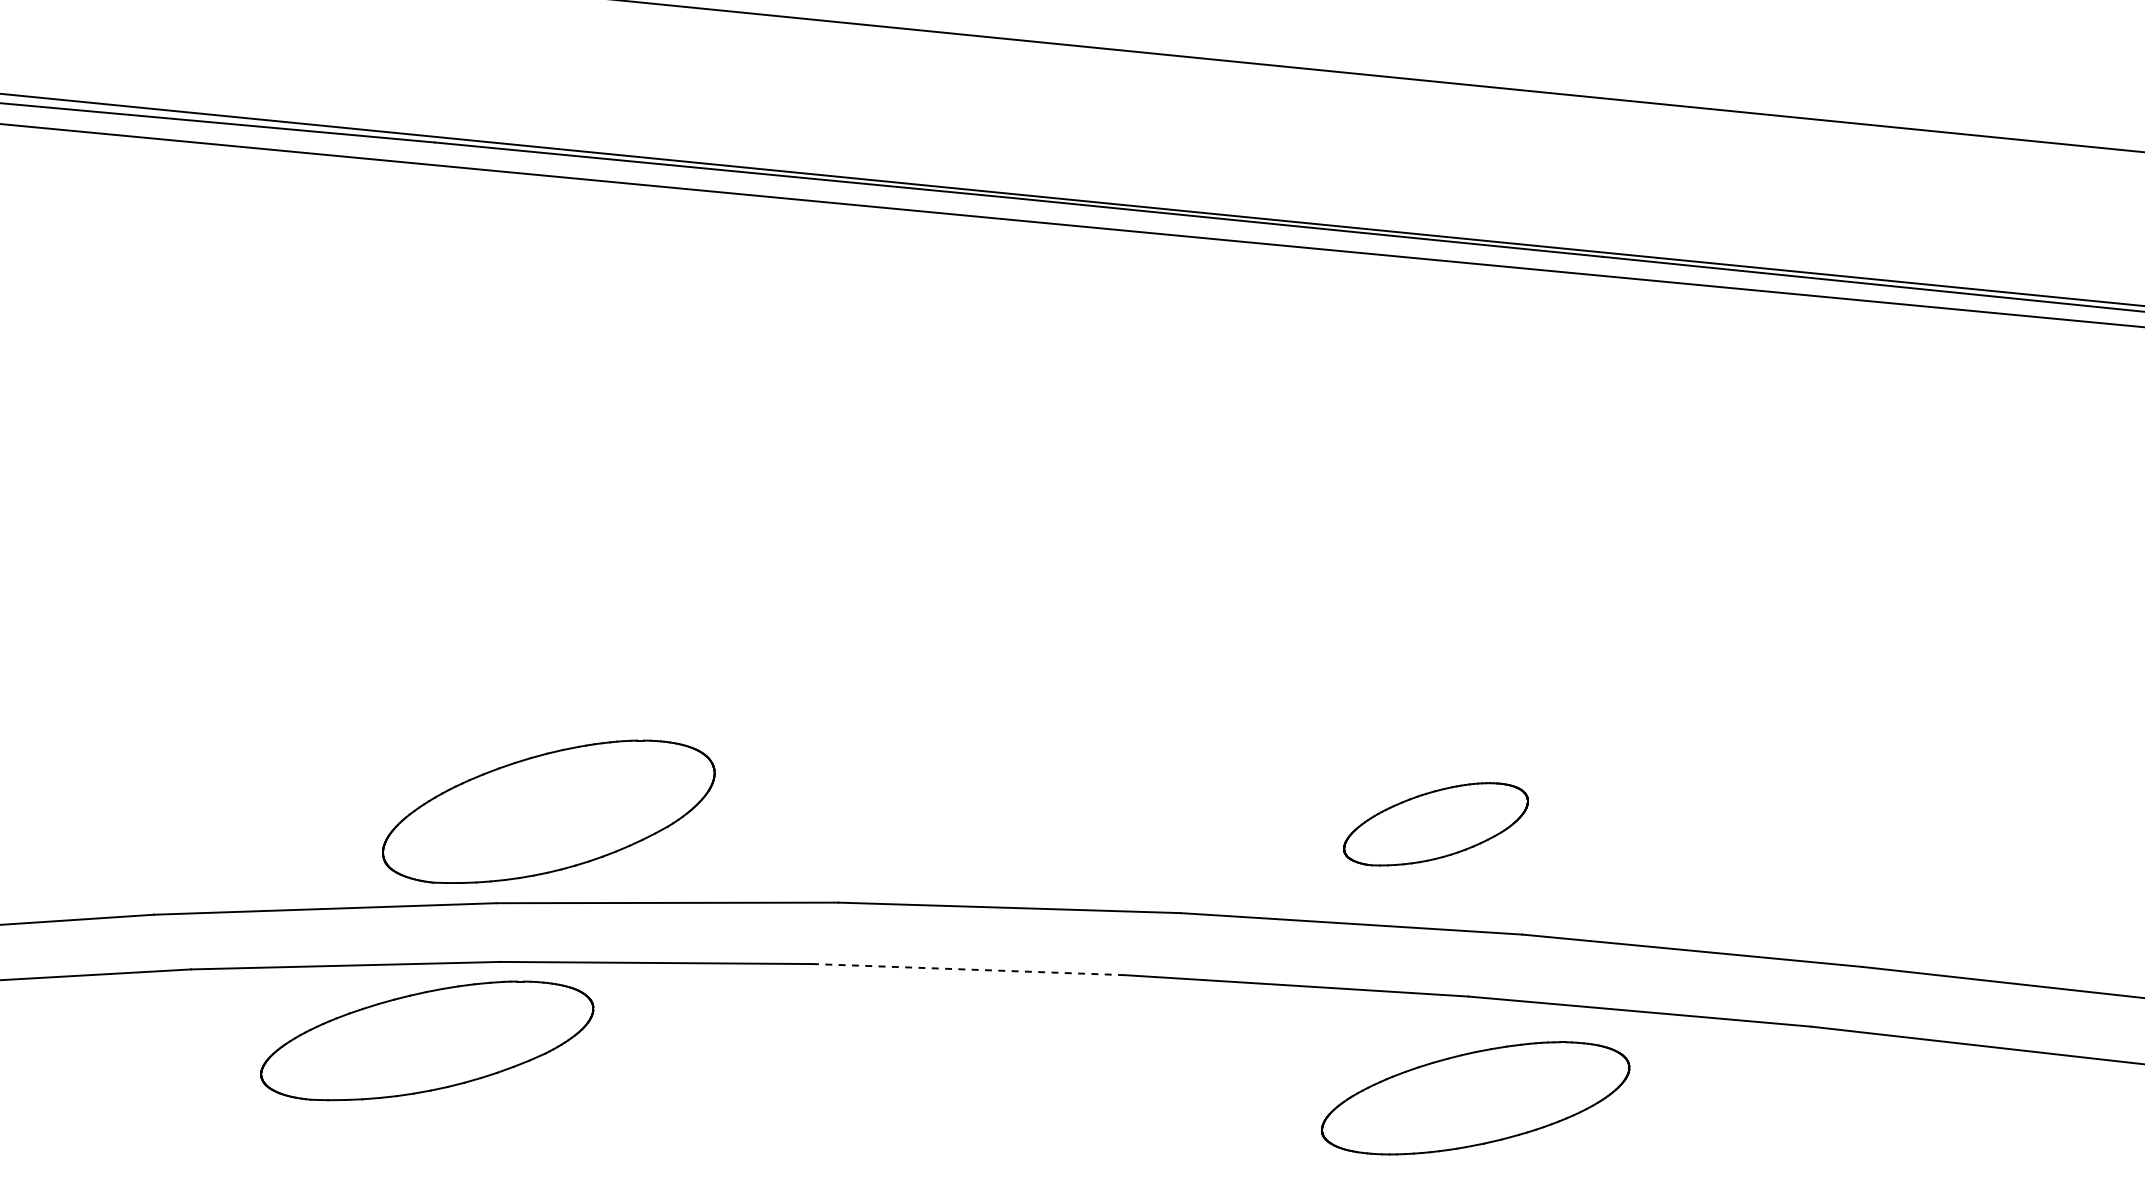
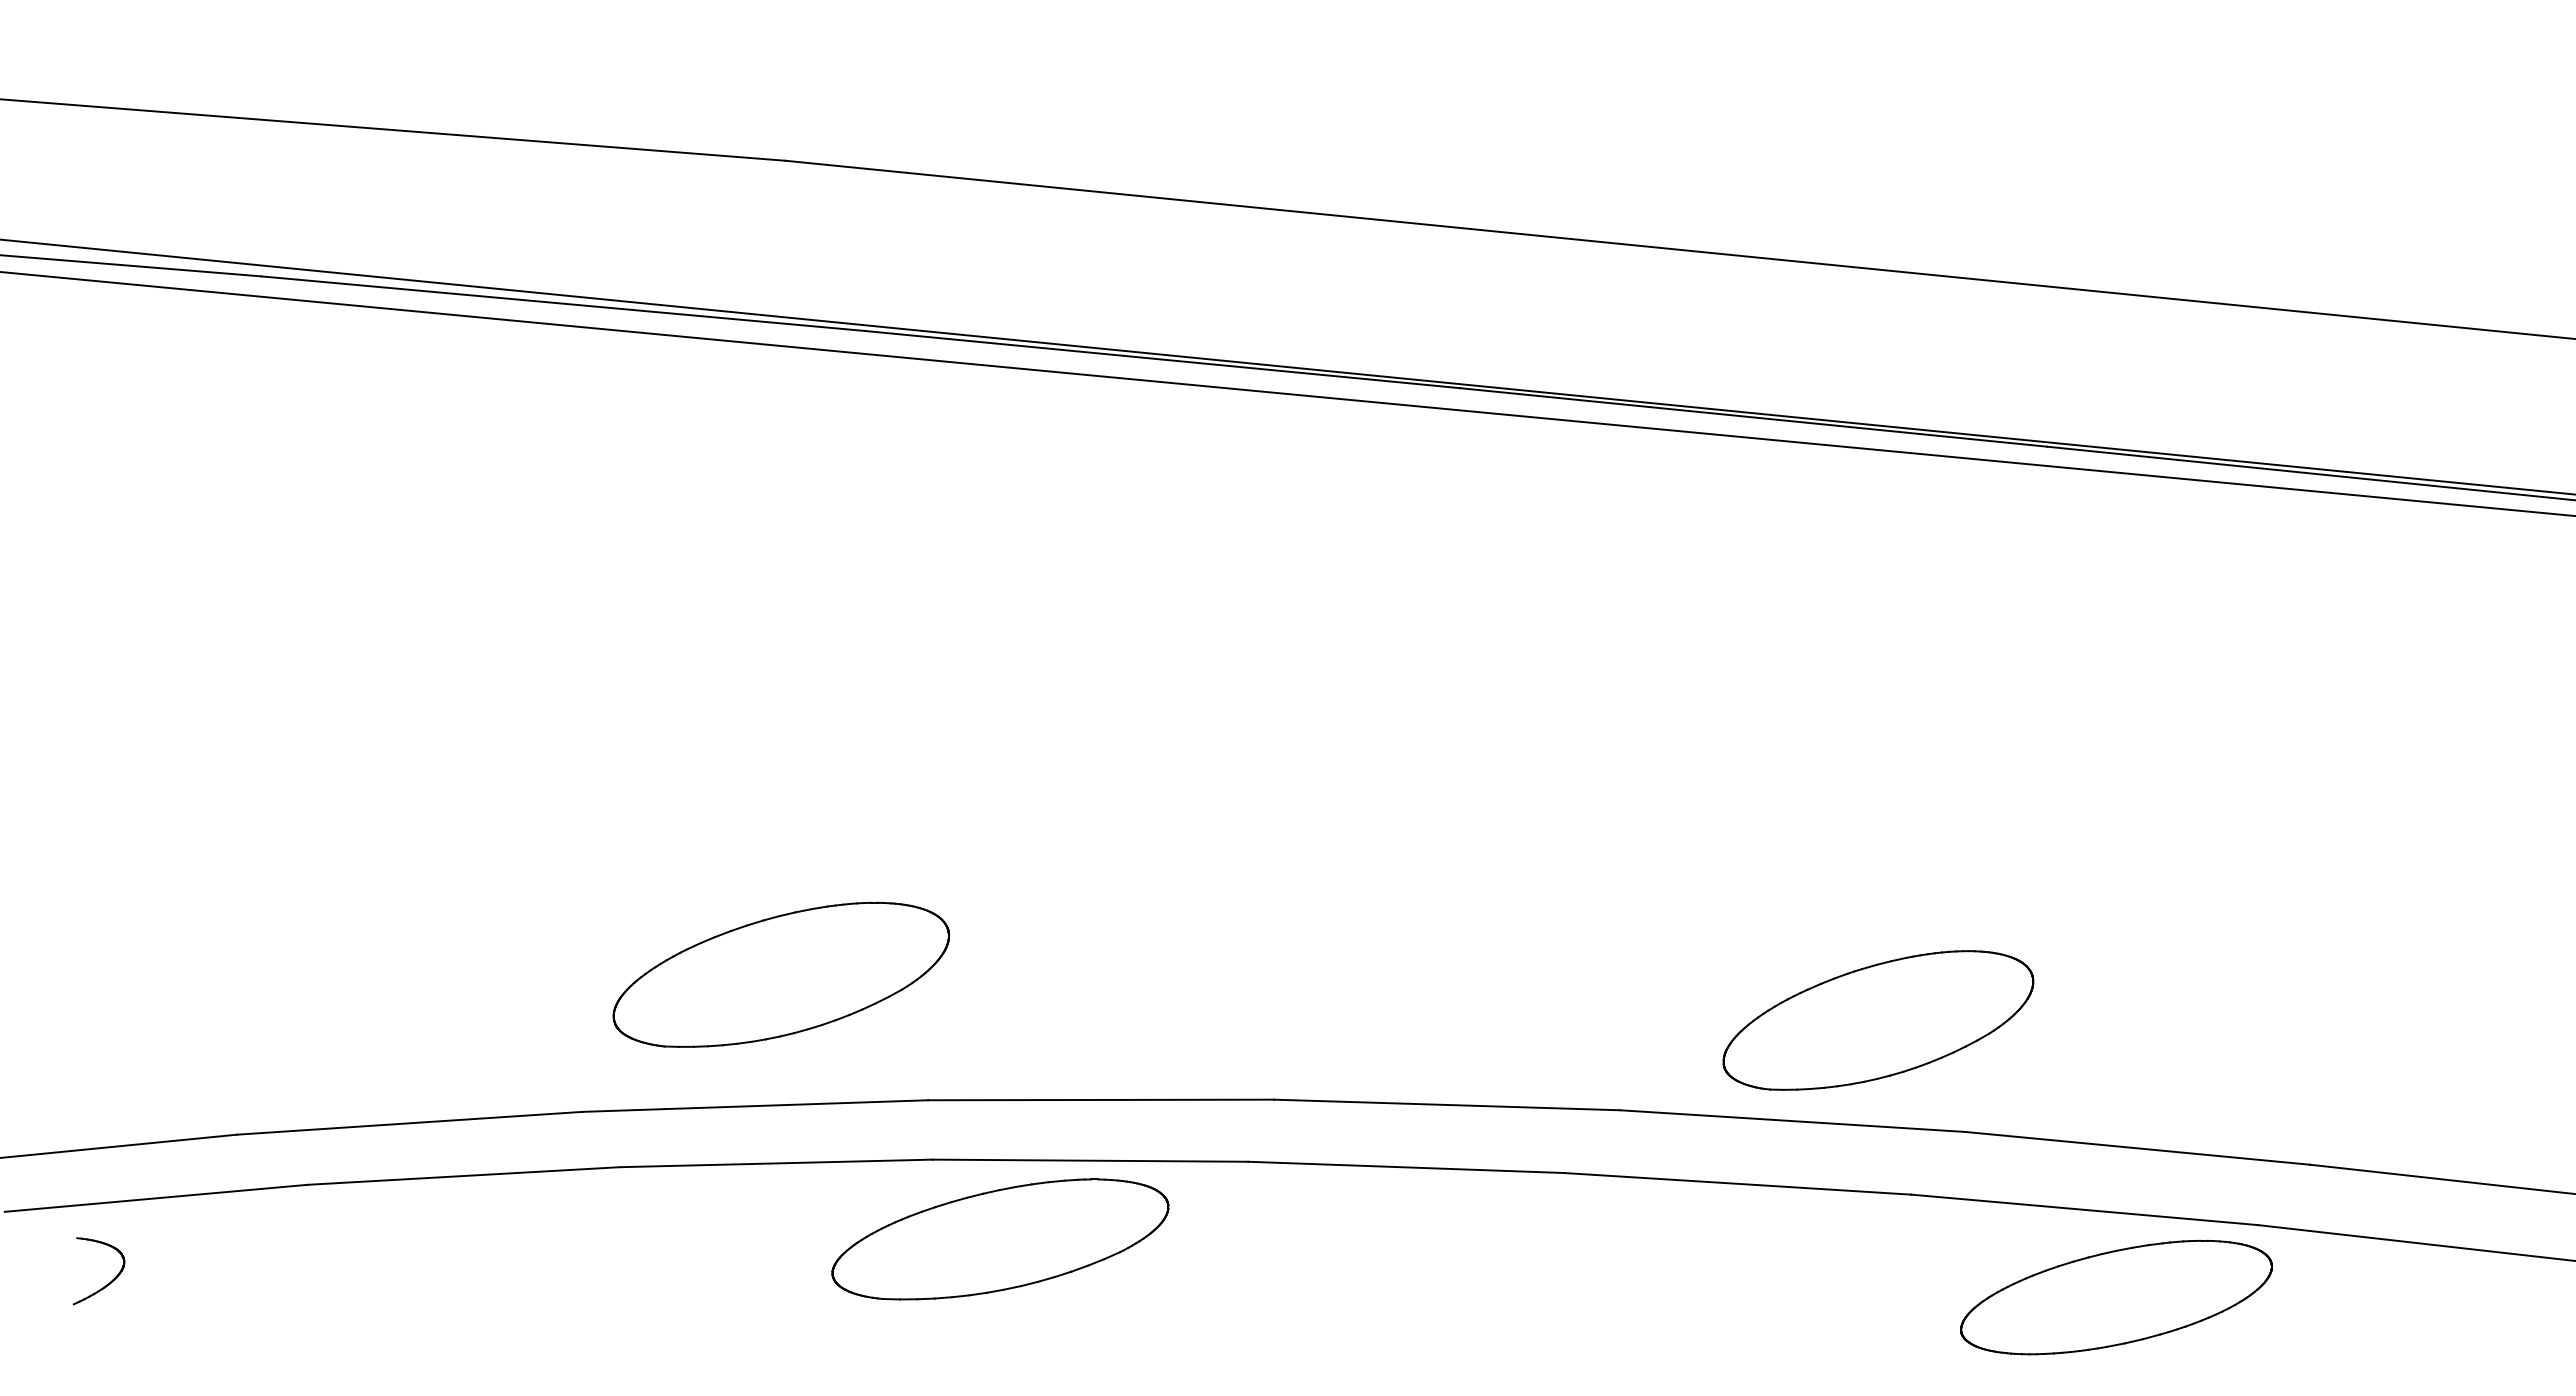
part: (547, 811) -> (780, 974), moved
part: (1436, 824) -> (1878, 1020), size x1.67
line: (969, 969) -> (1406, 1167), dashed -> solid
part: (427, 1040) -> (1000, 1239), moved
part: (1475, 1098) -> (2116, 1297), moved

